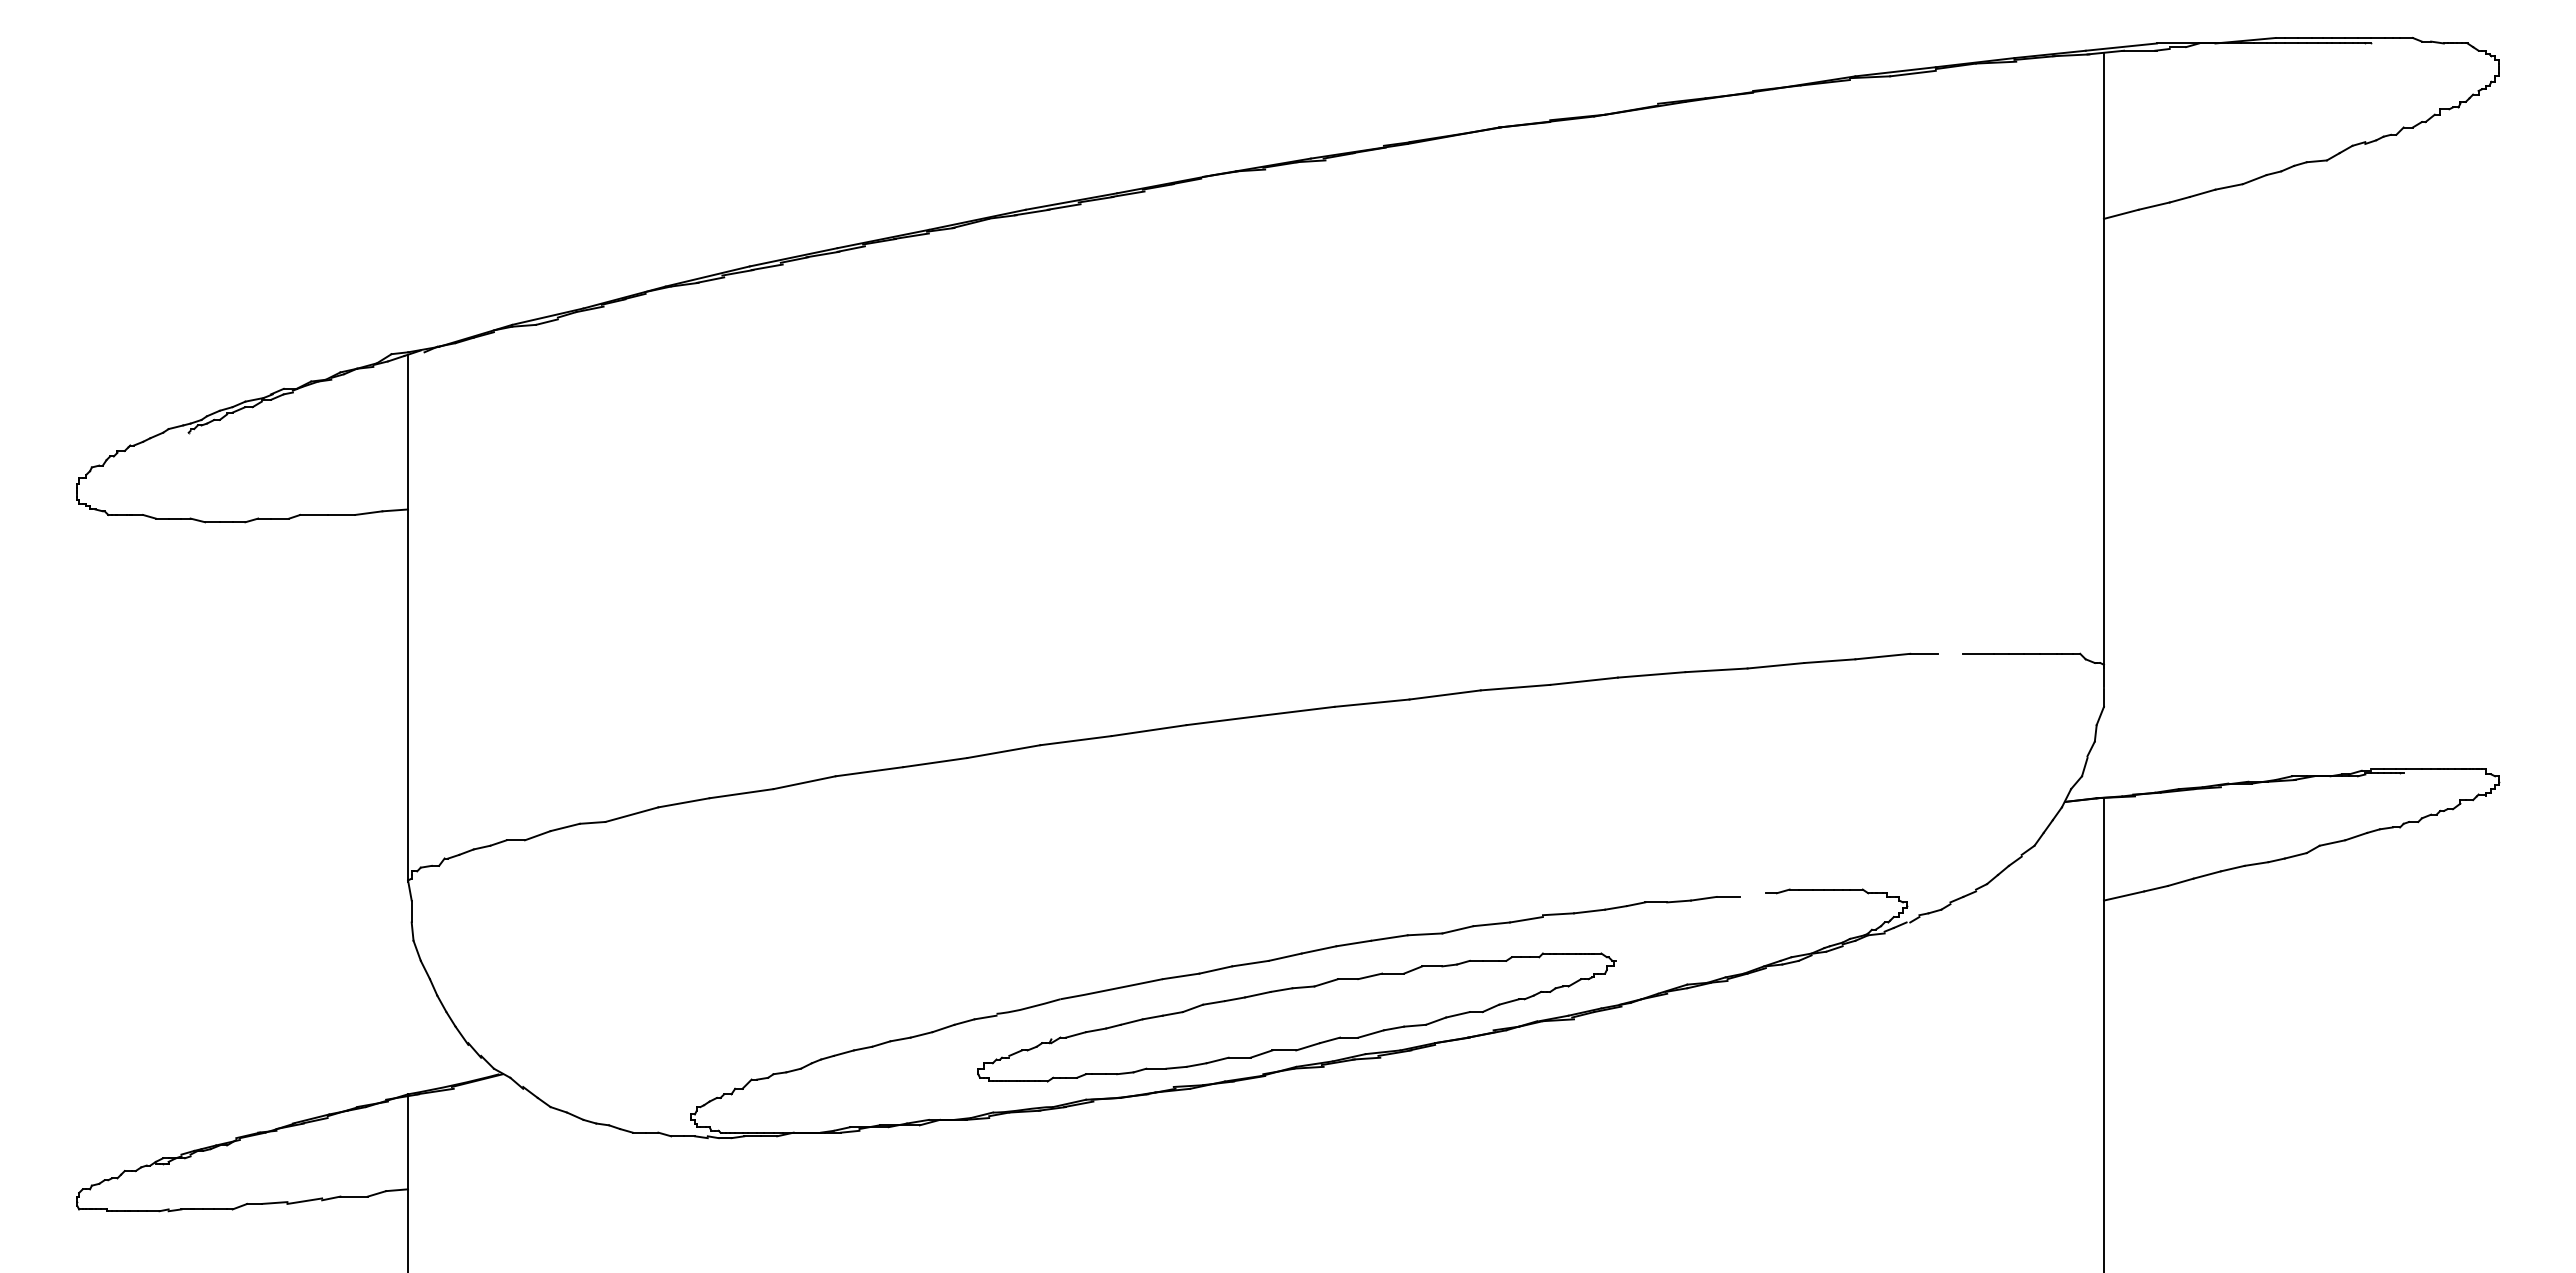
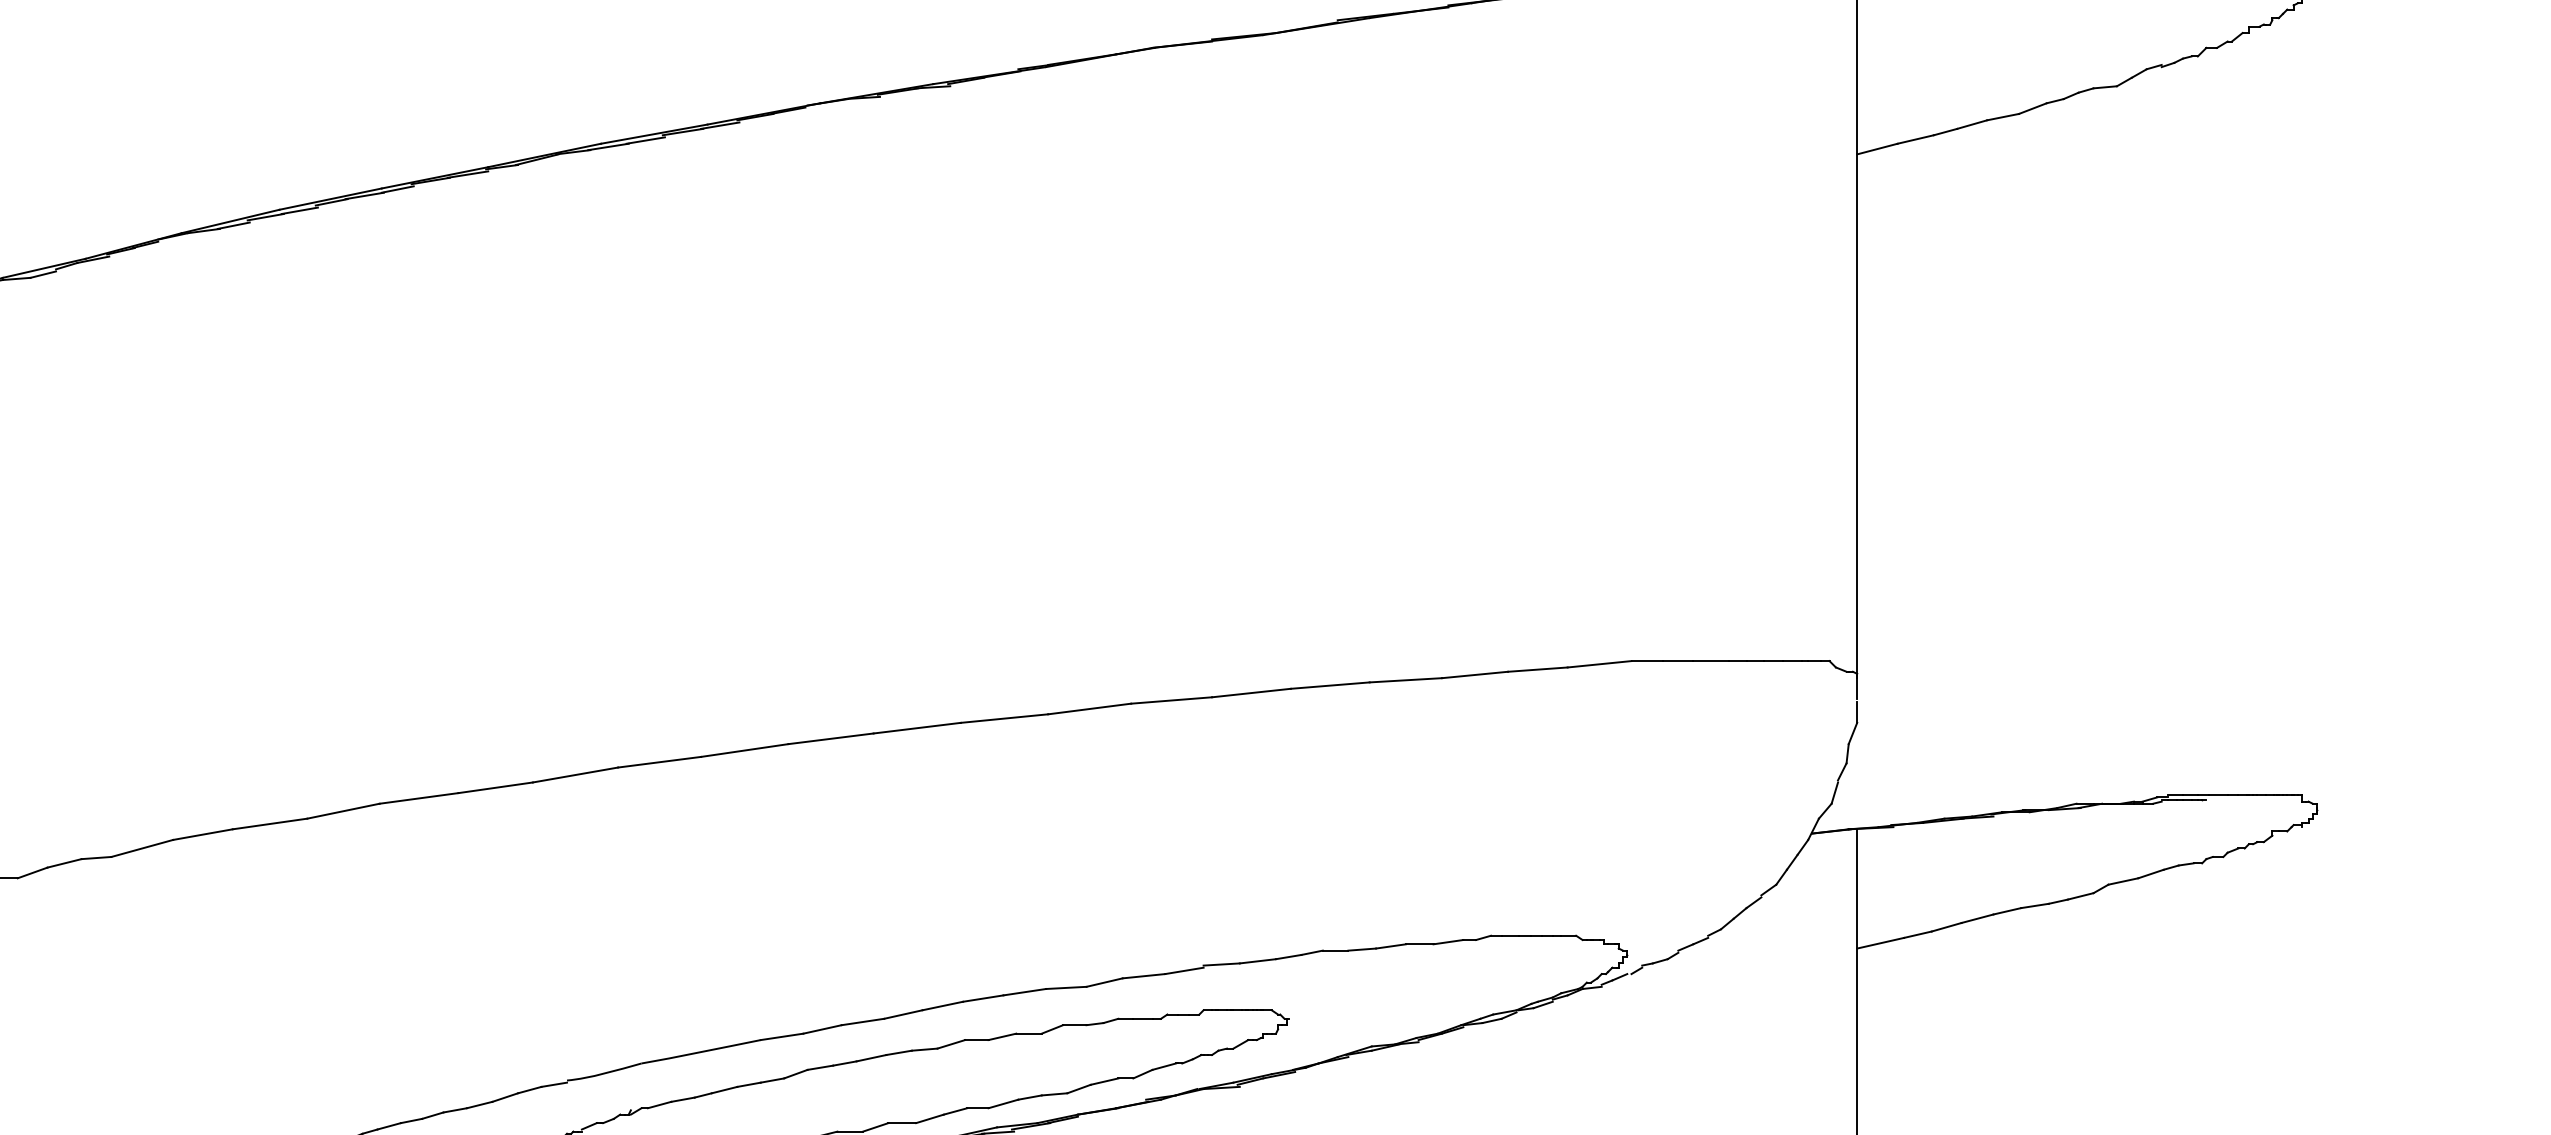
line: (1950, 653) -> (1678, 660), added
line: (1752, 894) -> (1447, 941), added

